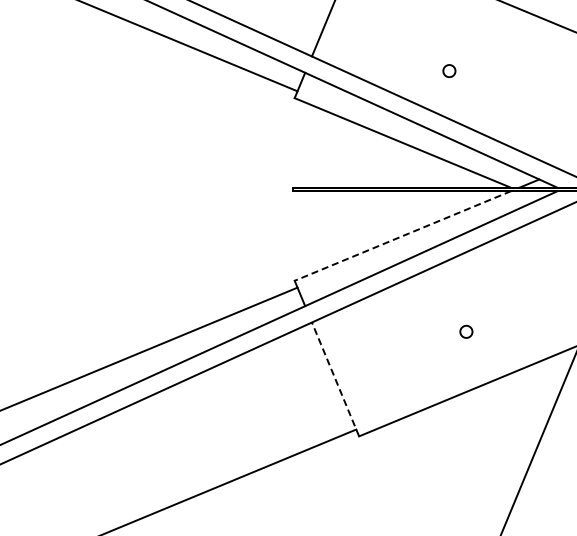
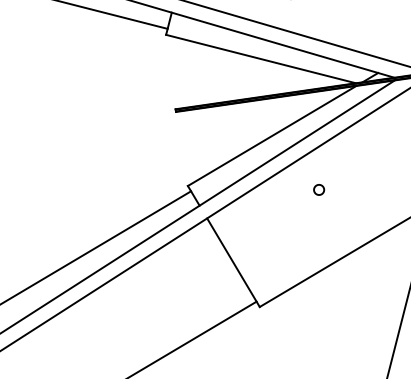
line: (402, 236) -> (271, 136), dashed -> solid
part: (466, 331) -> (319, 189), moved
line: (335, 379) -> (233, 262), dashed -> solid

